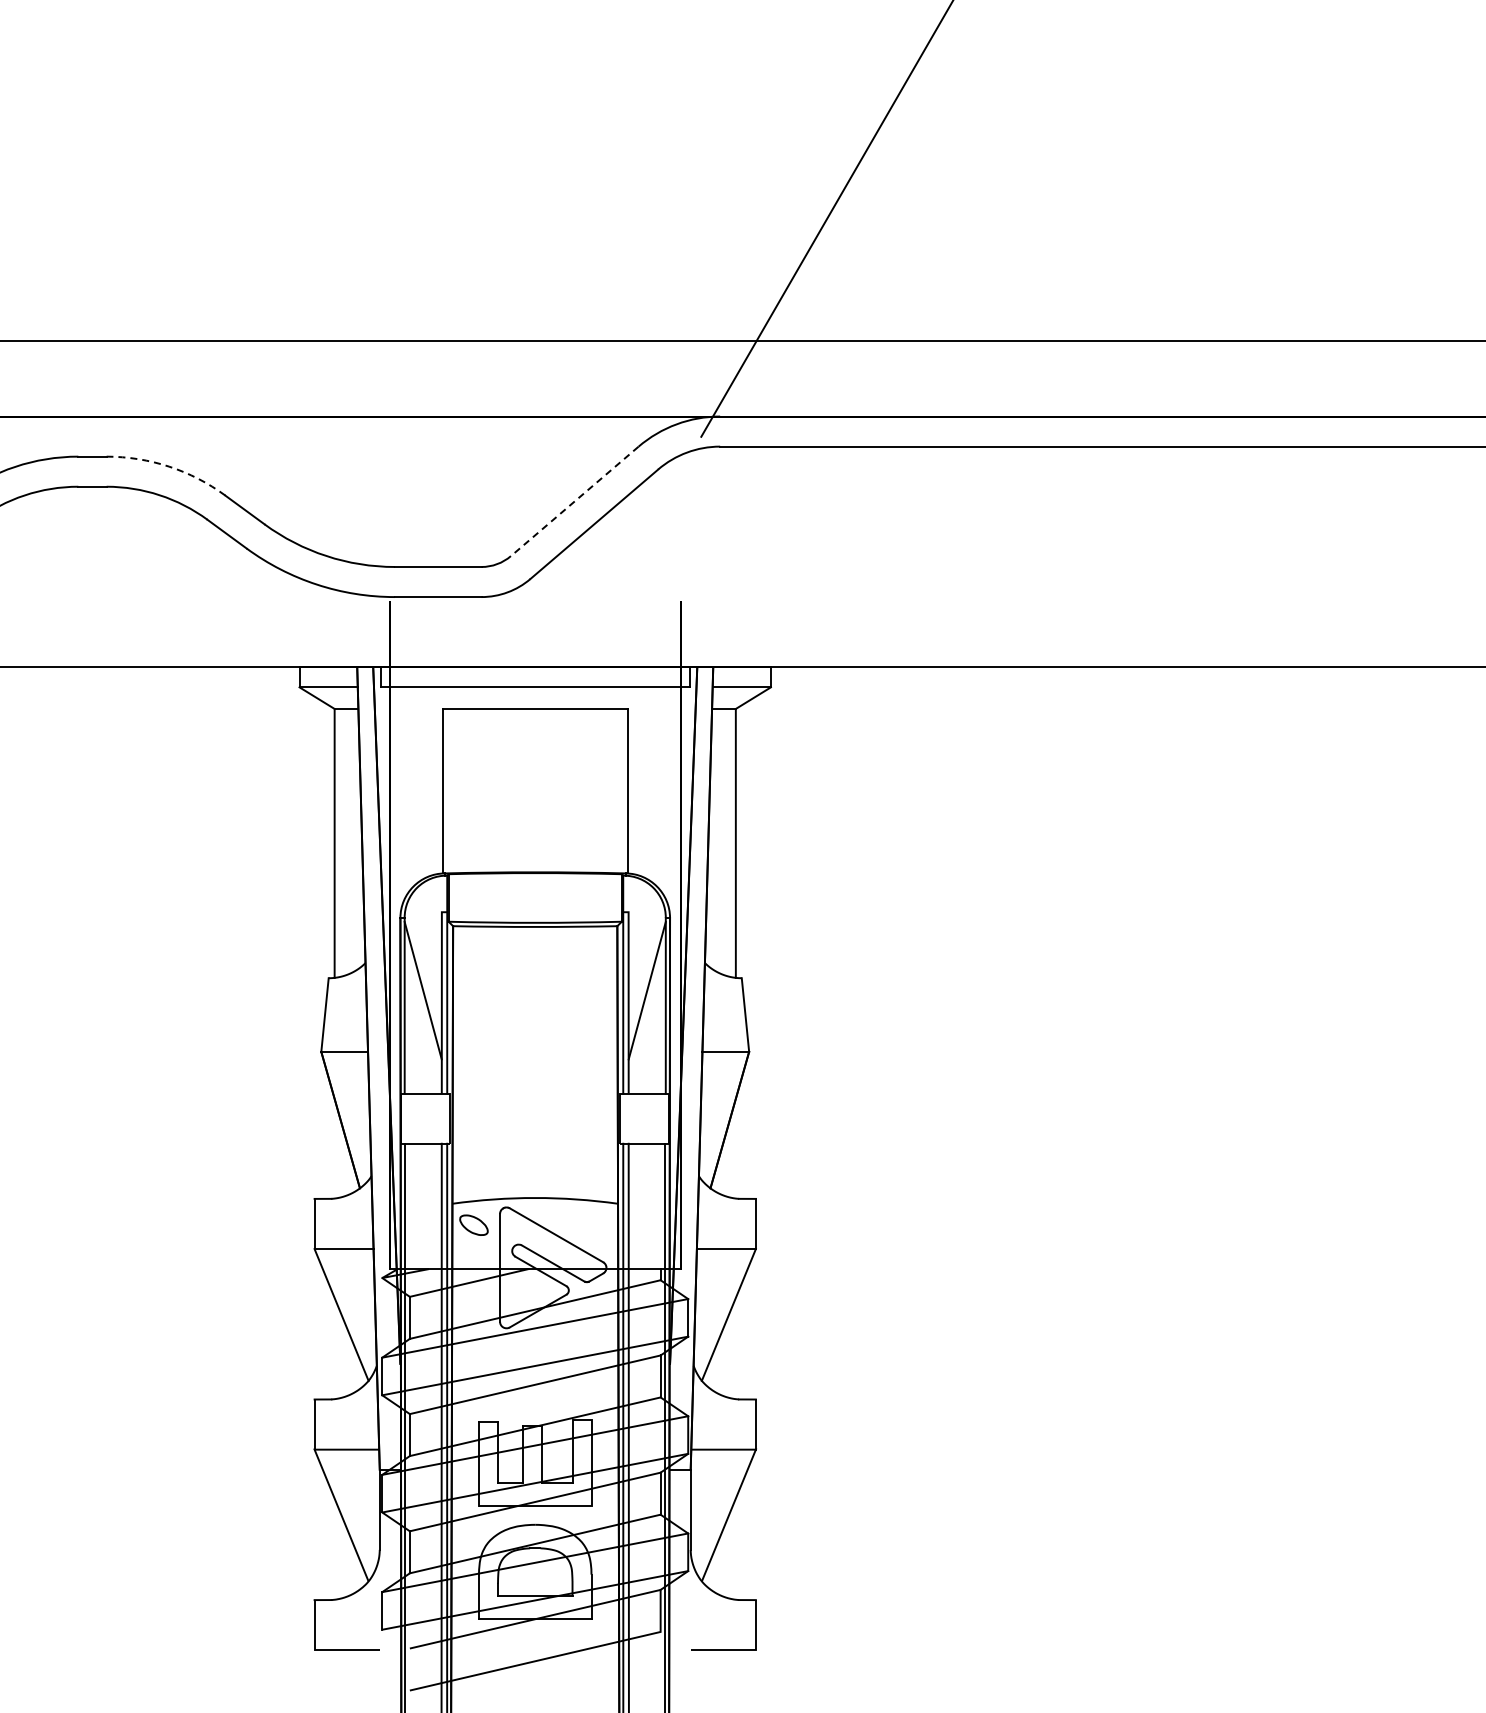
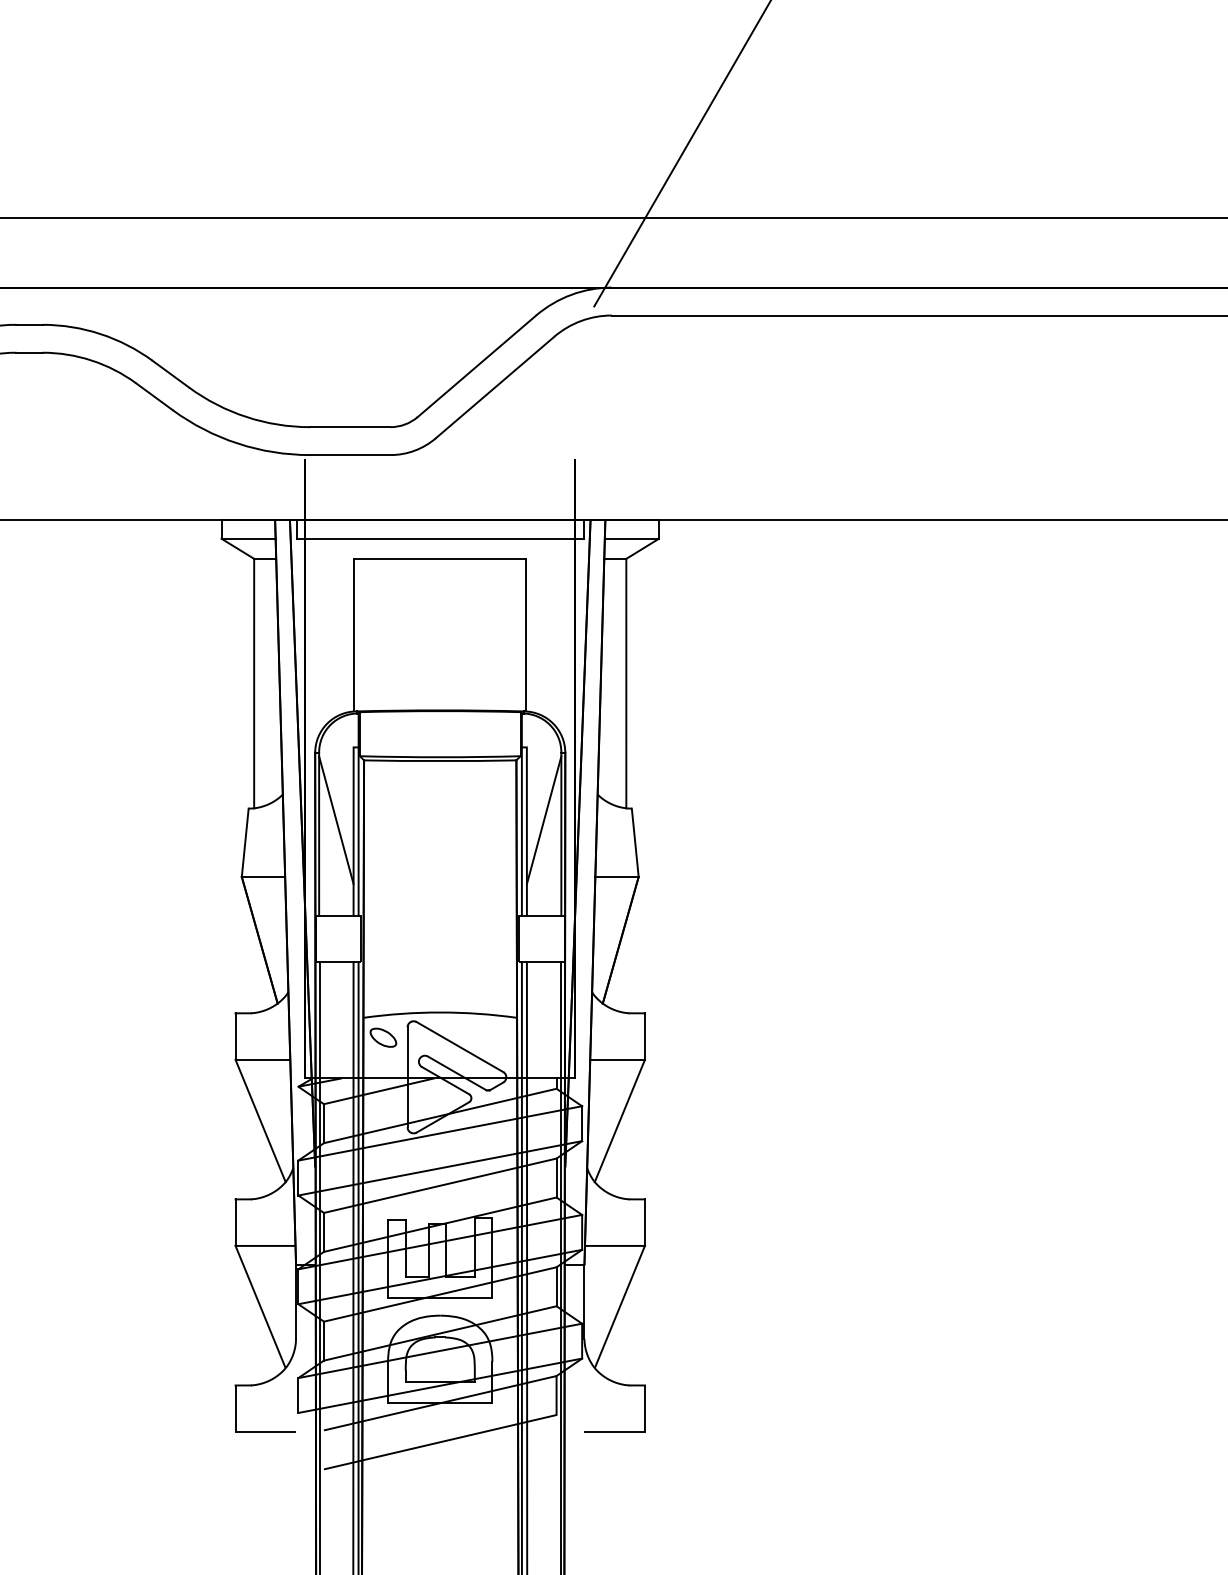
arc: (169, 466) -> (100, 333), dashed -> solid
line: (574, 501) -> (476, 366), dashed -> solid

